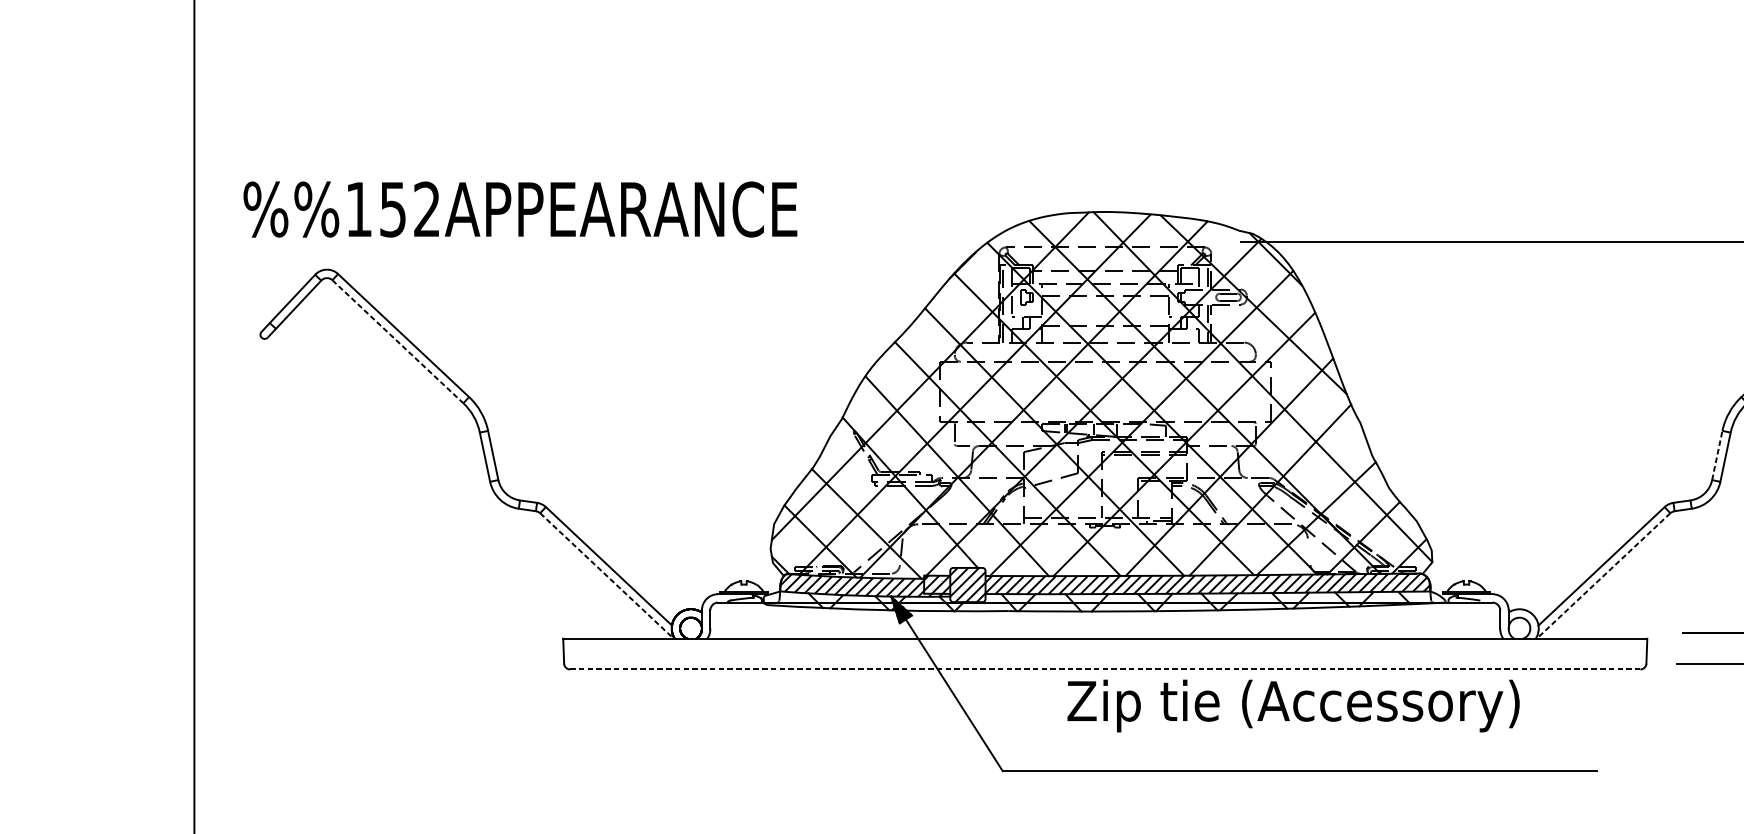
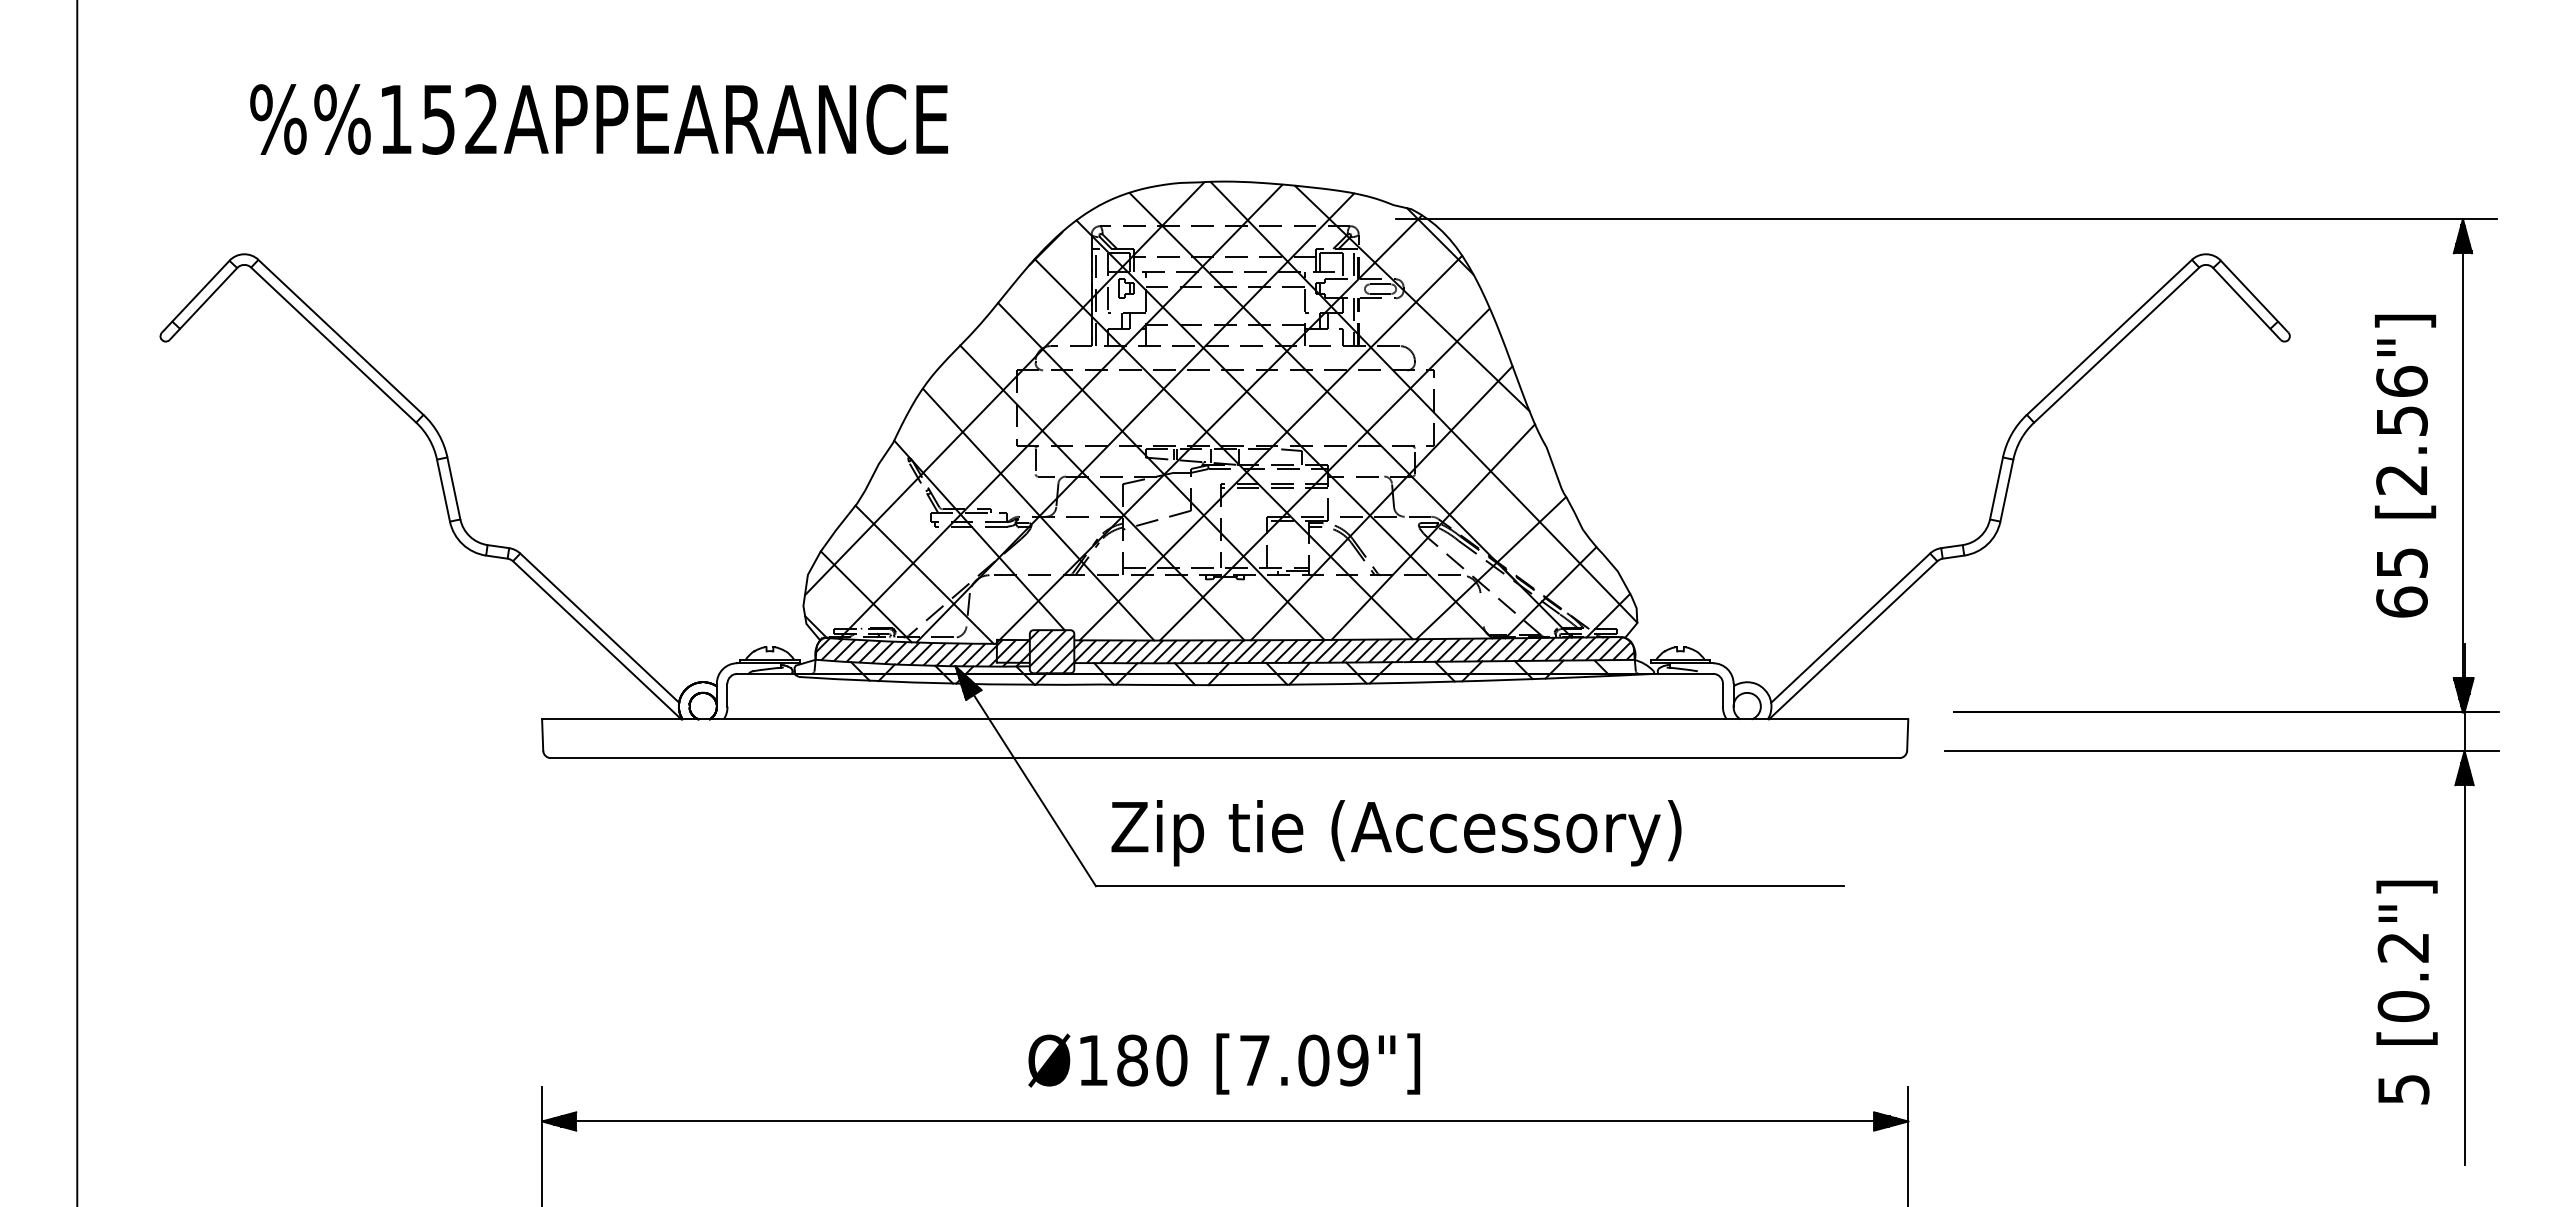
text: (519, 209) -> (598, 119), moved
line: (398, 342) -> (334, 345), dashed -> solid
line: (1717, 455) -> (1996, 488), dashed -> solid
line: (607, 576) -> (597, 640), dashed -> solid
line: (1603, 576) -> (1852, 640), dashed -> solid
line: (1105, 669) -> (1225, 758), dashed -> solid
text: (1293, 706) -> (1396, 833), moved

